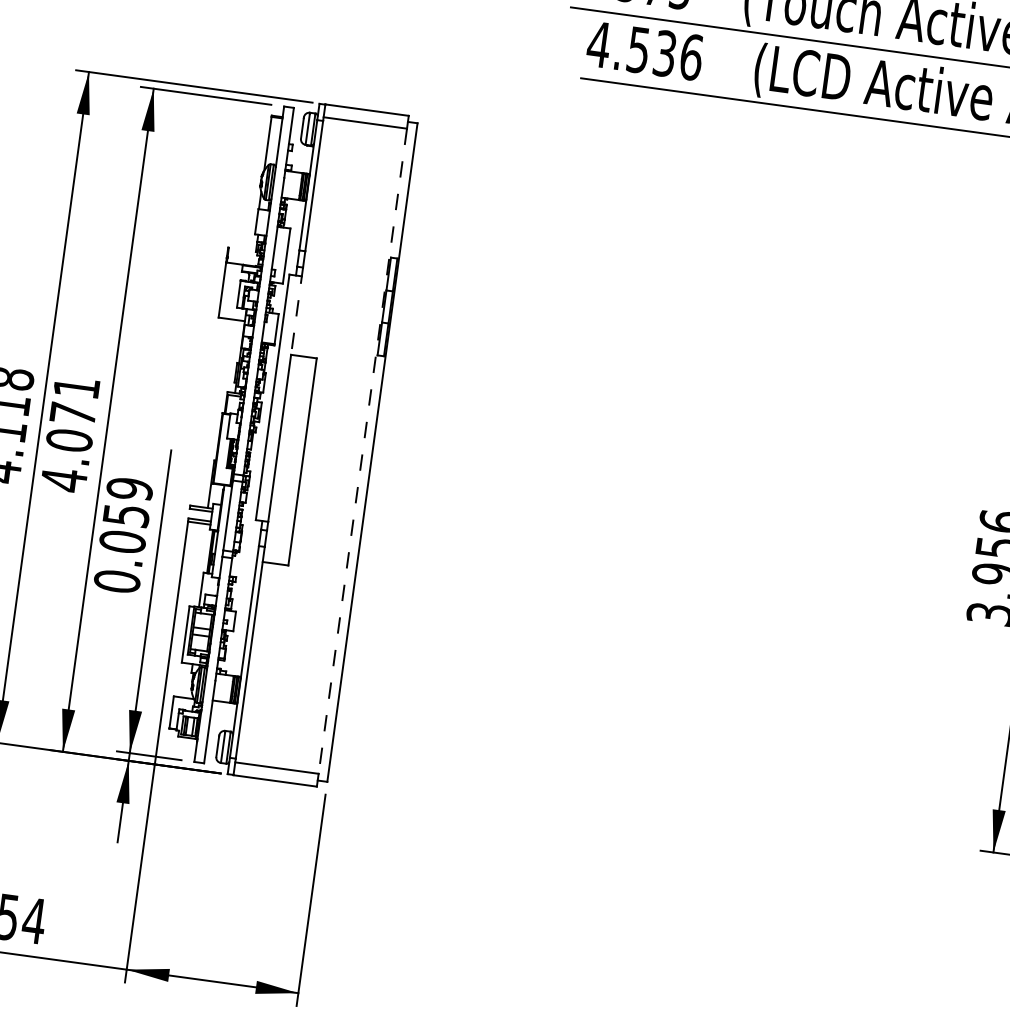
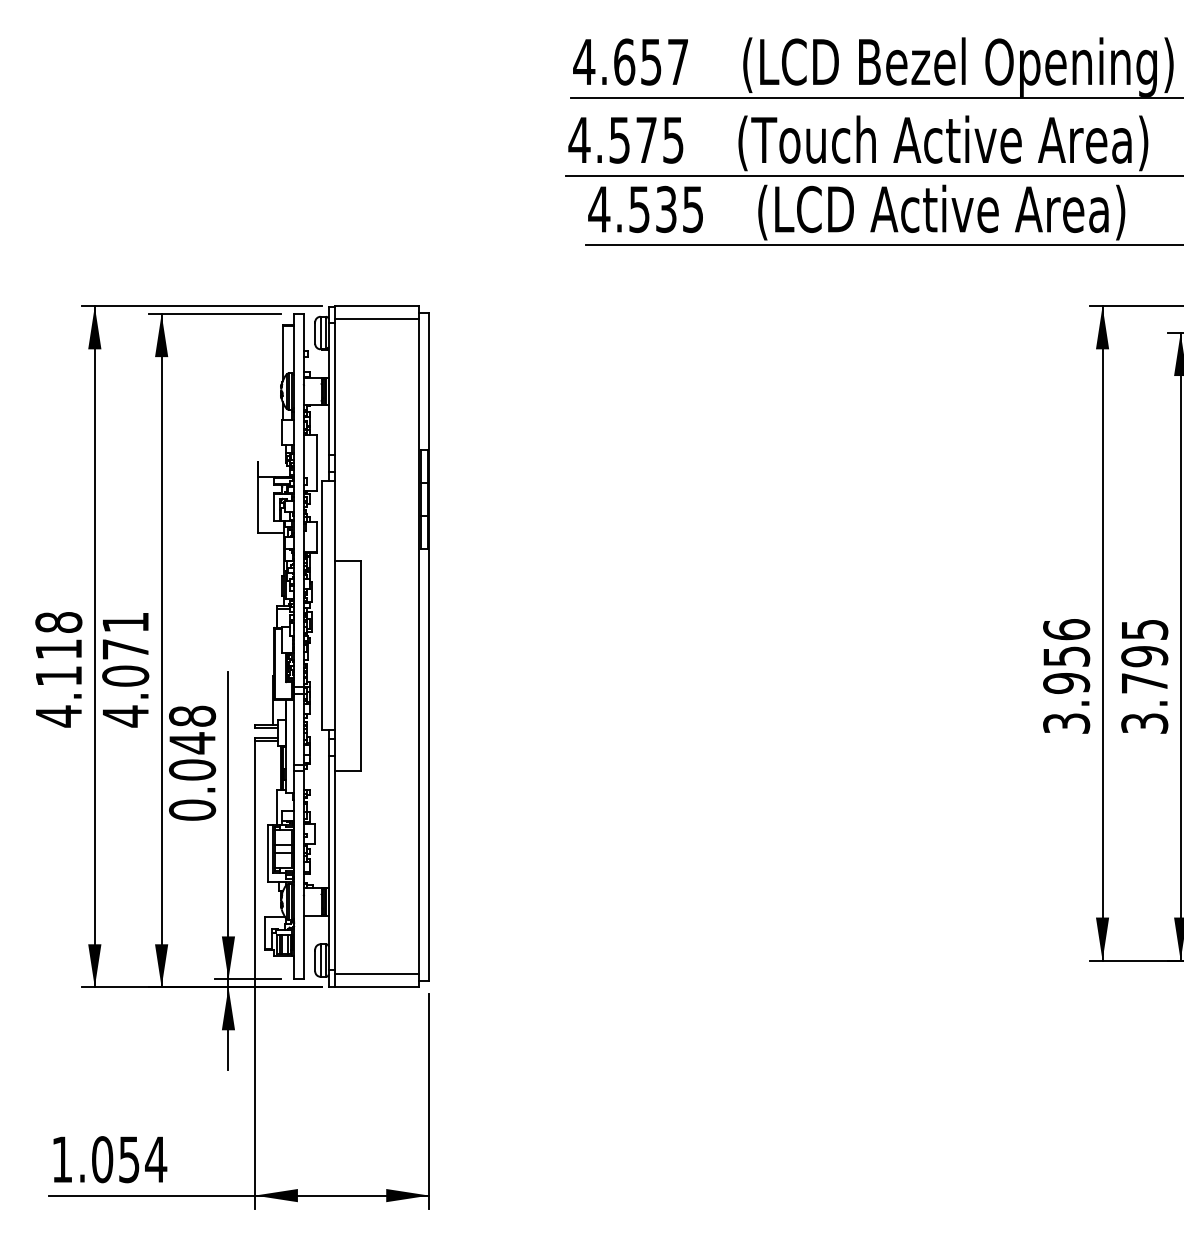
text: (690, 57) -> (692, 209), 4.536 -> 4.535
line: (296, 311) -> (334, 516), dashed -> solid
line: (362, 451) -> (419, 647), dashed -> solid
text: (128, 502) -> (192, 729), 0.059 -> 0.048

